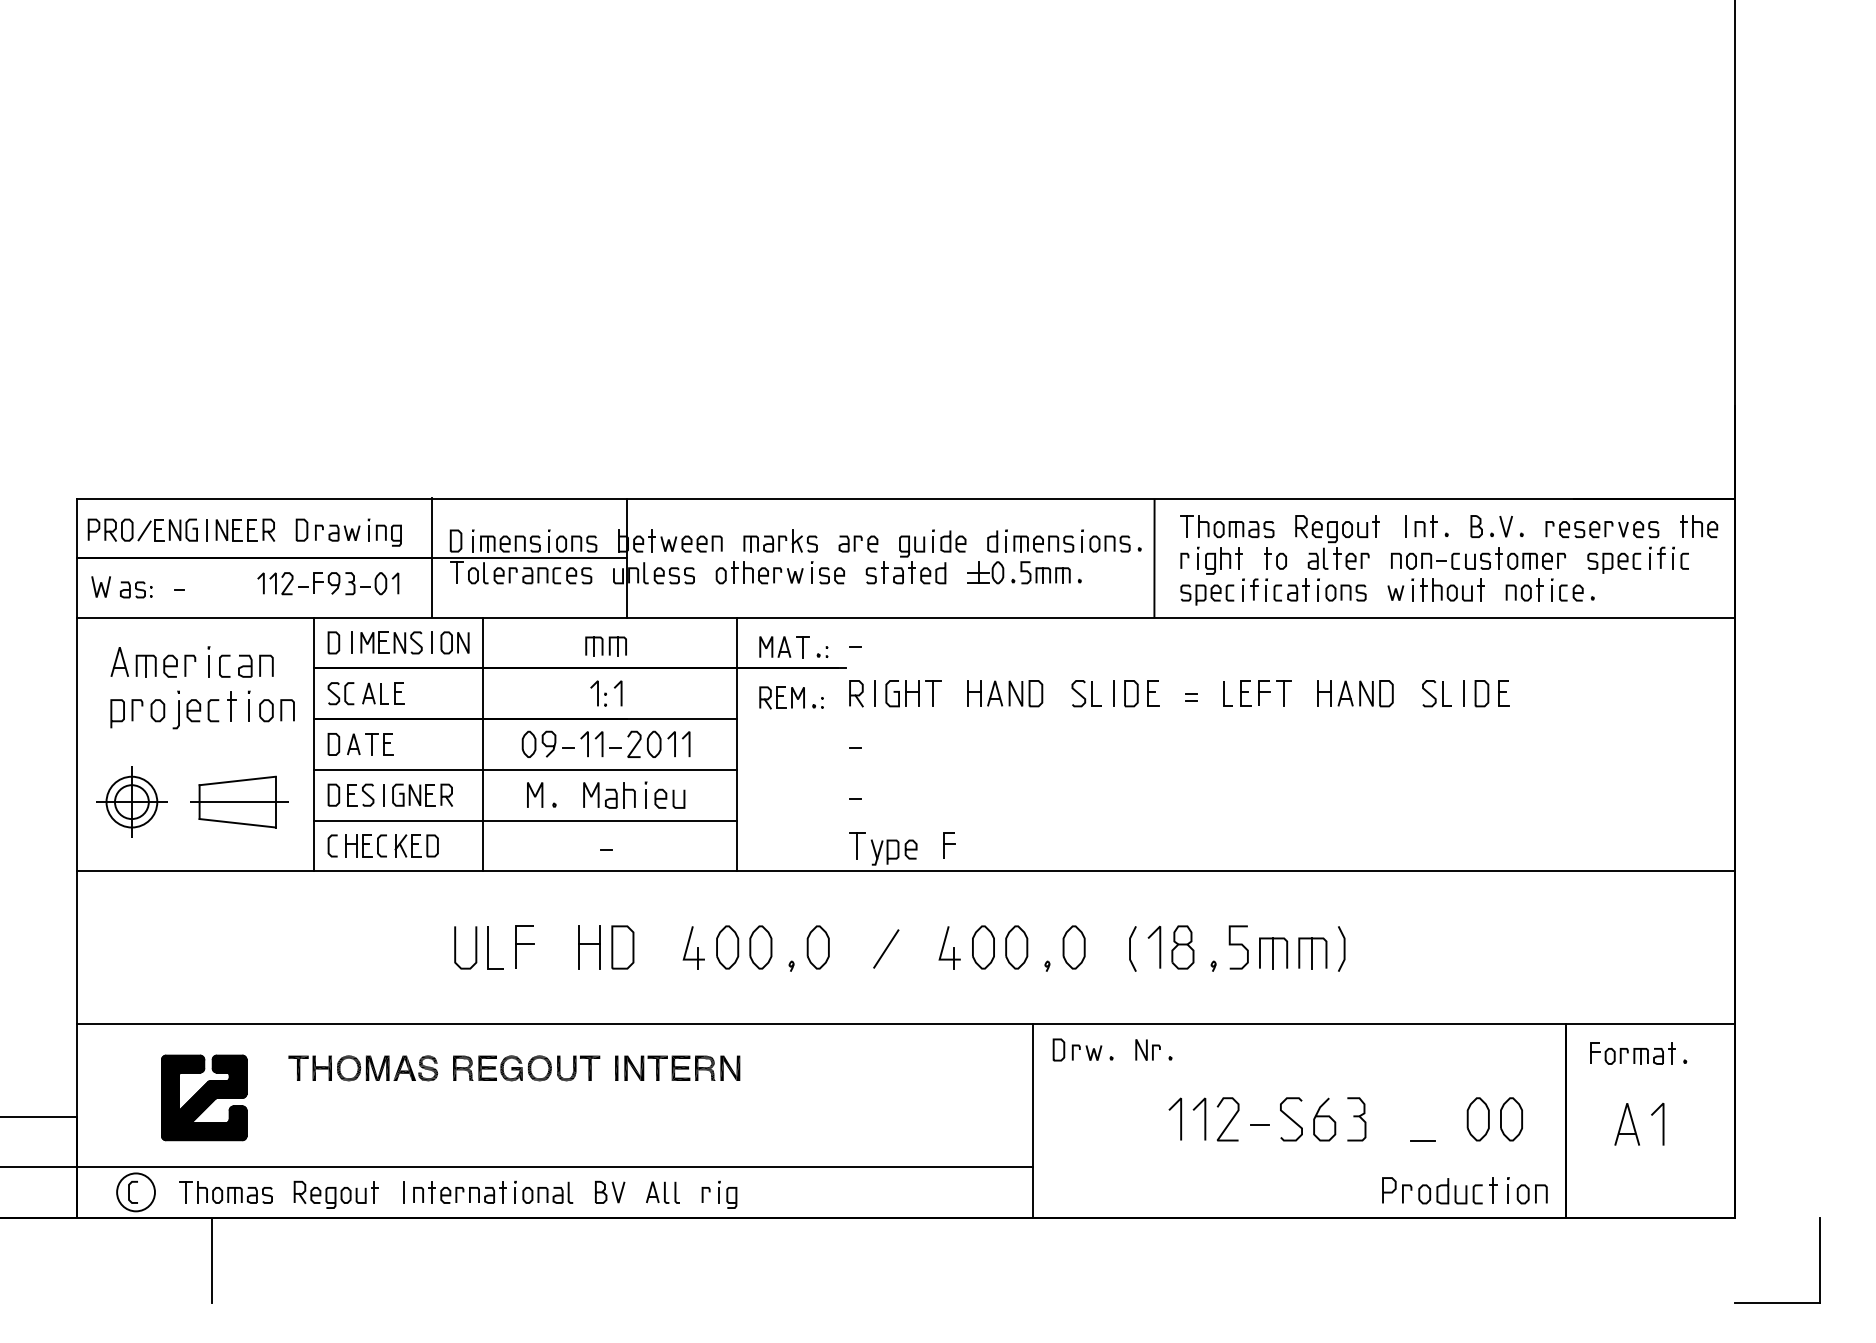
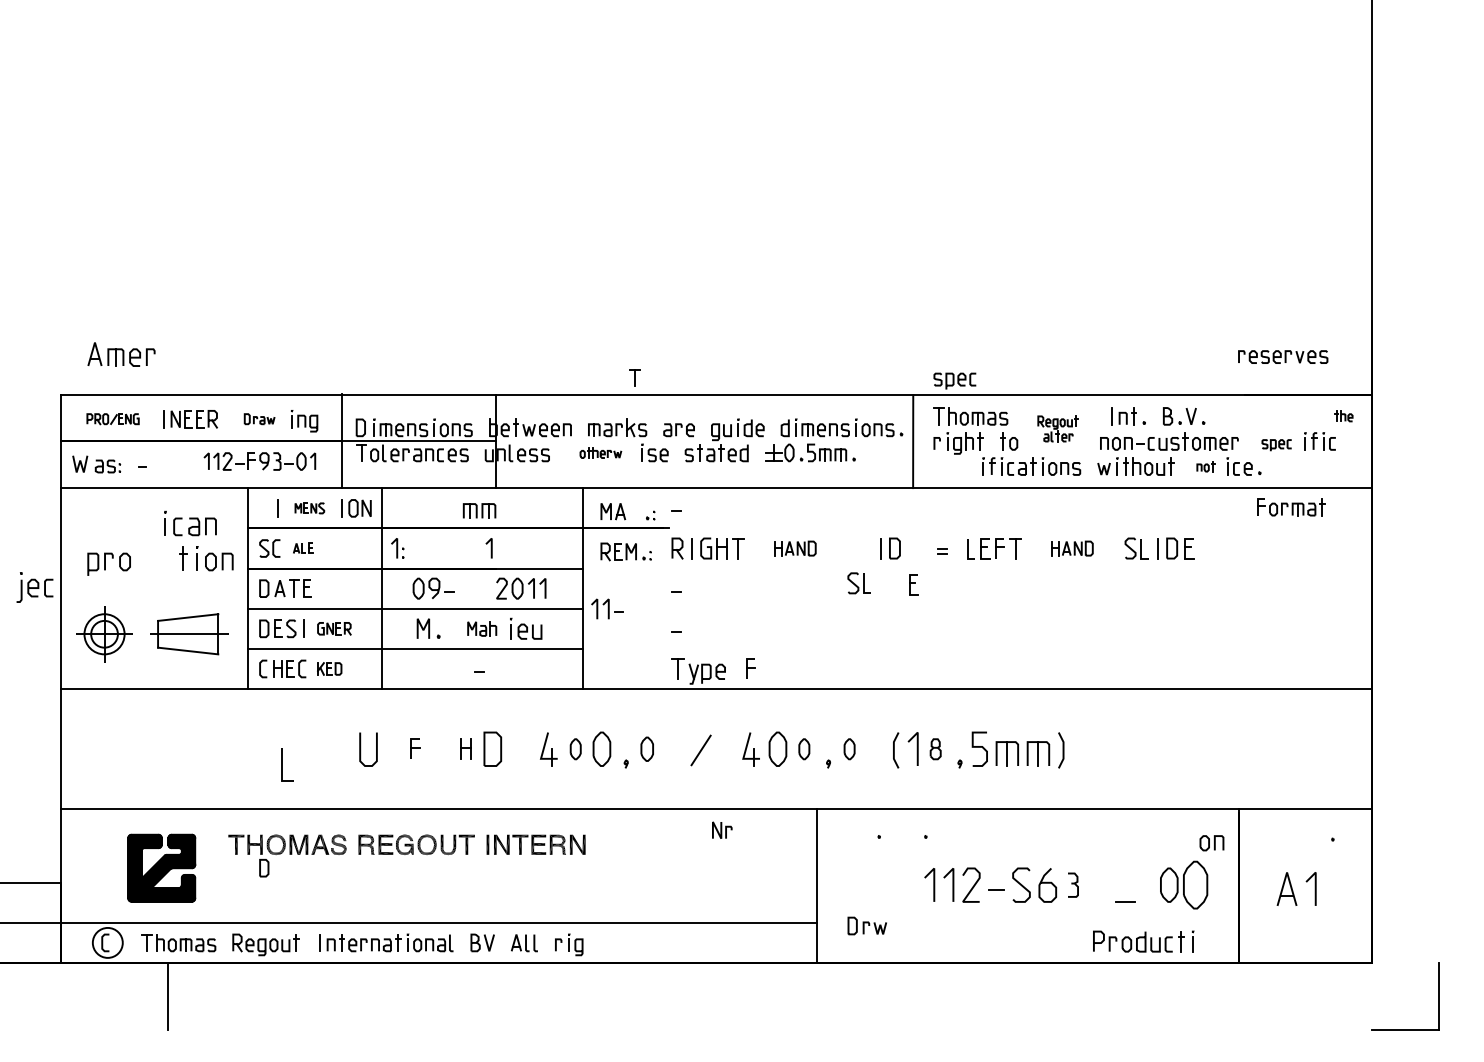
part: (1699, 526) -> (1344, 416), size x0.6
part: (142, 529) -> (112, 418), size x0.6
part: (327, 529) -> (259, 418), size x0.6
part: (1602, 529) -> (1283, 357), moved
part: (1337, 542) -> (1057, 428), size x0.6
part: (1614, 562) -> (1276, 444), size x0.7
part: (759, 572) -> (600, 452), size x0.6
part: (1524, 589) -> (1205, 466), size x0.6
part: (1207, 594) -> (955, 380), moved
part: (333, 642) -> (263, 867), moved
part: (391, 642) -> (309, 508), size x0.6
part: (802, 647) -> (634, 378), moved
part: (153, 662) -> (121, 354), moved
part: (383, 693) -> (303, 548), size x0.6
part: (598, 693) -> (397, 548), moved
part: (1005, 693) -> (795, 548), size x0.7
part: (1086, 693) -> (859, 583), moved
part: (1153, 693) -> (913, 584), moved
part: (1355, 693) -> (1072, 548), size x0.7
part: (195, 709) -> (34, 587), moved
part: (600, 744) -> (607, 609), moved
part: (422, 794) -> (334, 628), size x0.7
part: (609, 795) -> (482, 629), size x0.7
part: (416, 845) -> (329, 668), size x0.7
part: (524, 946) -> (415, 748), size x0.6
line: (488, 947) -> (282, 764), moved
part: (589, 947) -> (466, 749), size x0.6
part: (727, 947) -> (575, 749), size x0.6
part: (817, 947) -> (646, 749), size x0.7
part: (1016, 947) -> (804, 749), size x0.6
part: (1073, 947) -> (849, 749), size x0.6
part: (1182, 947) -> (935, 749), size x0.6
part: (1077, 1049) -> (867, 925), moved
part: (1147, 1049) -> (721, 829), moved
part: (1632, 1053) -> (1291, 507), moved
part: (1356, 1119) -> (1072, 885), size x0.7
part: (1511, 1119) -> (1195, 885), size x1.4
part: (1531, 1194) -> (1211, 843), moved

